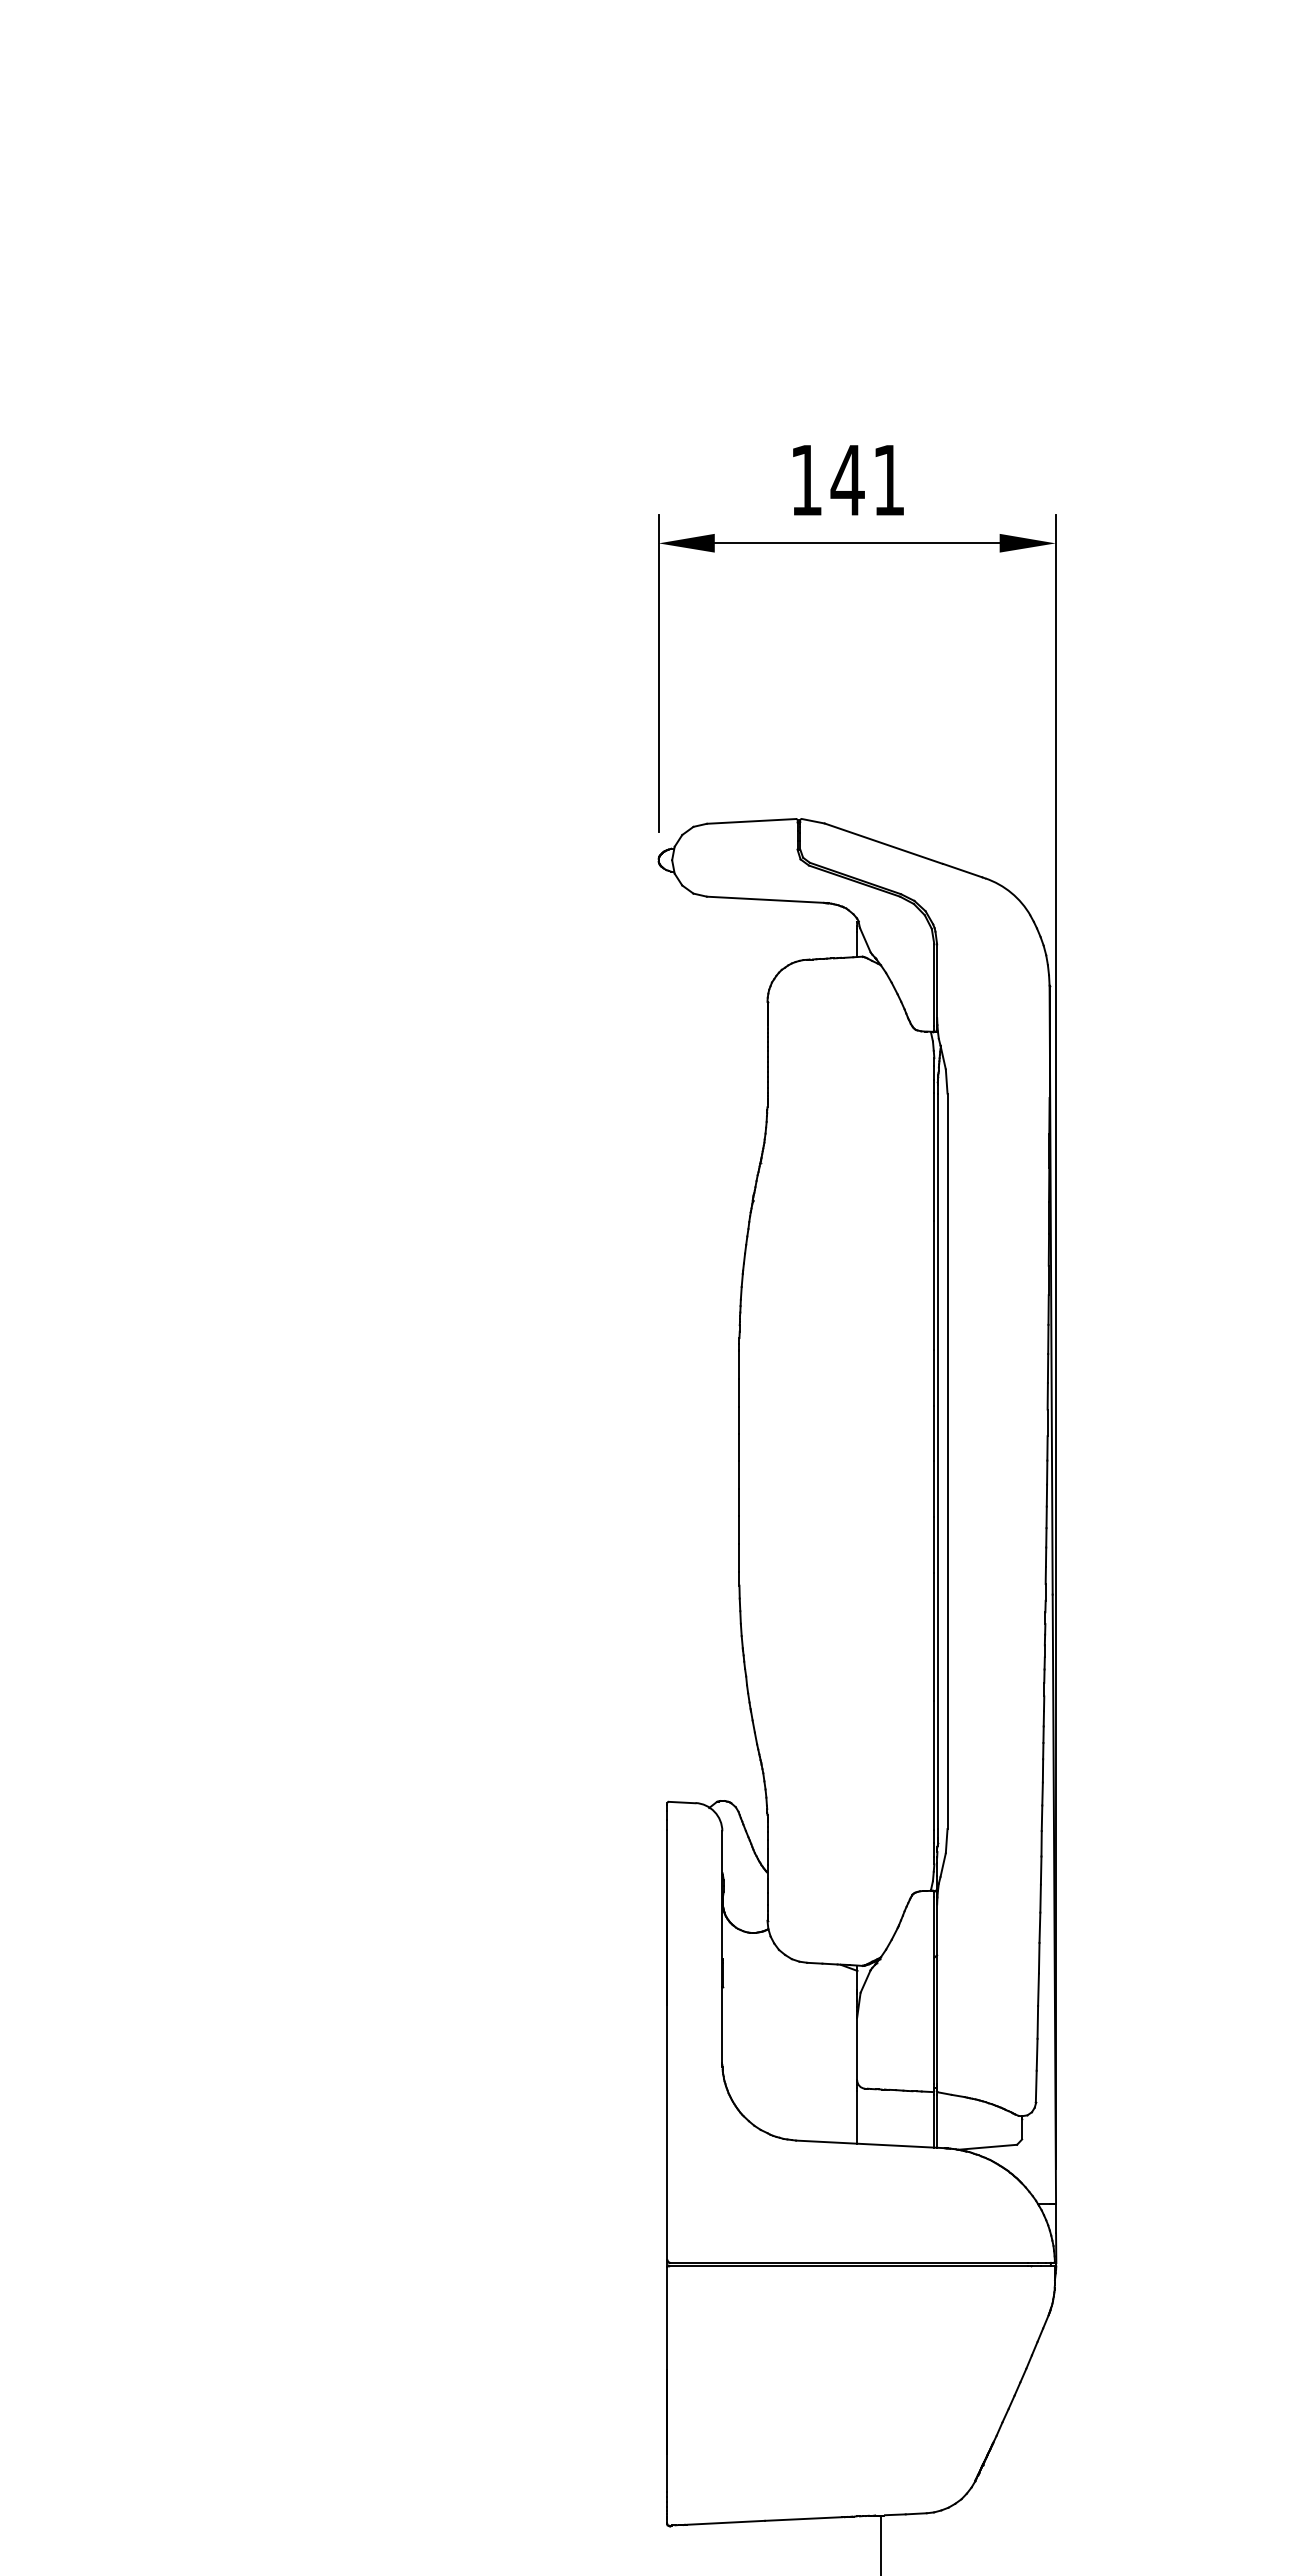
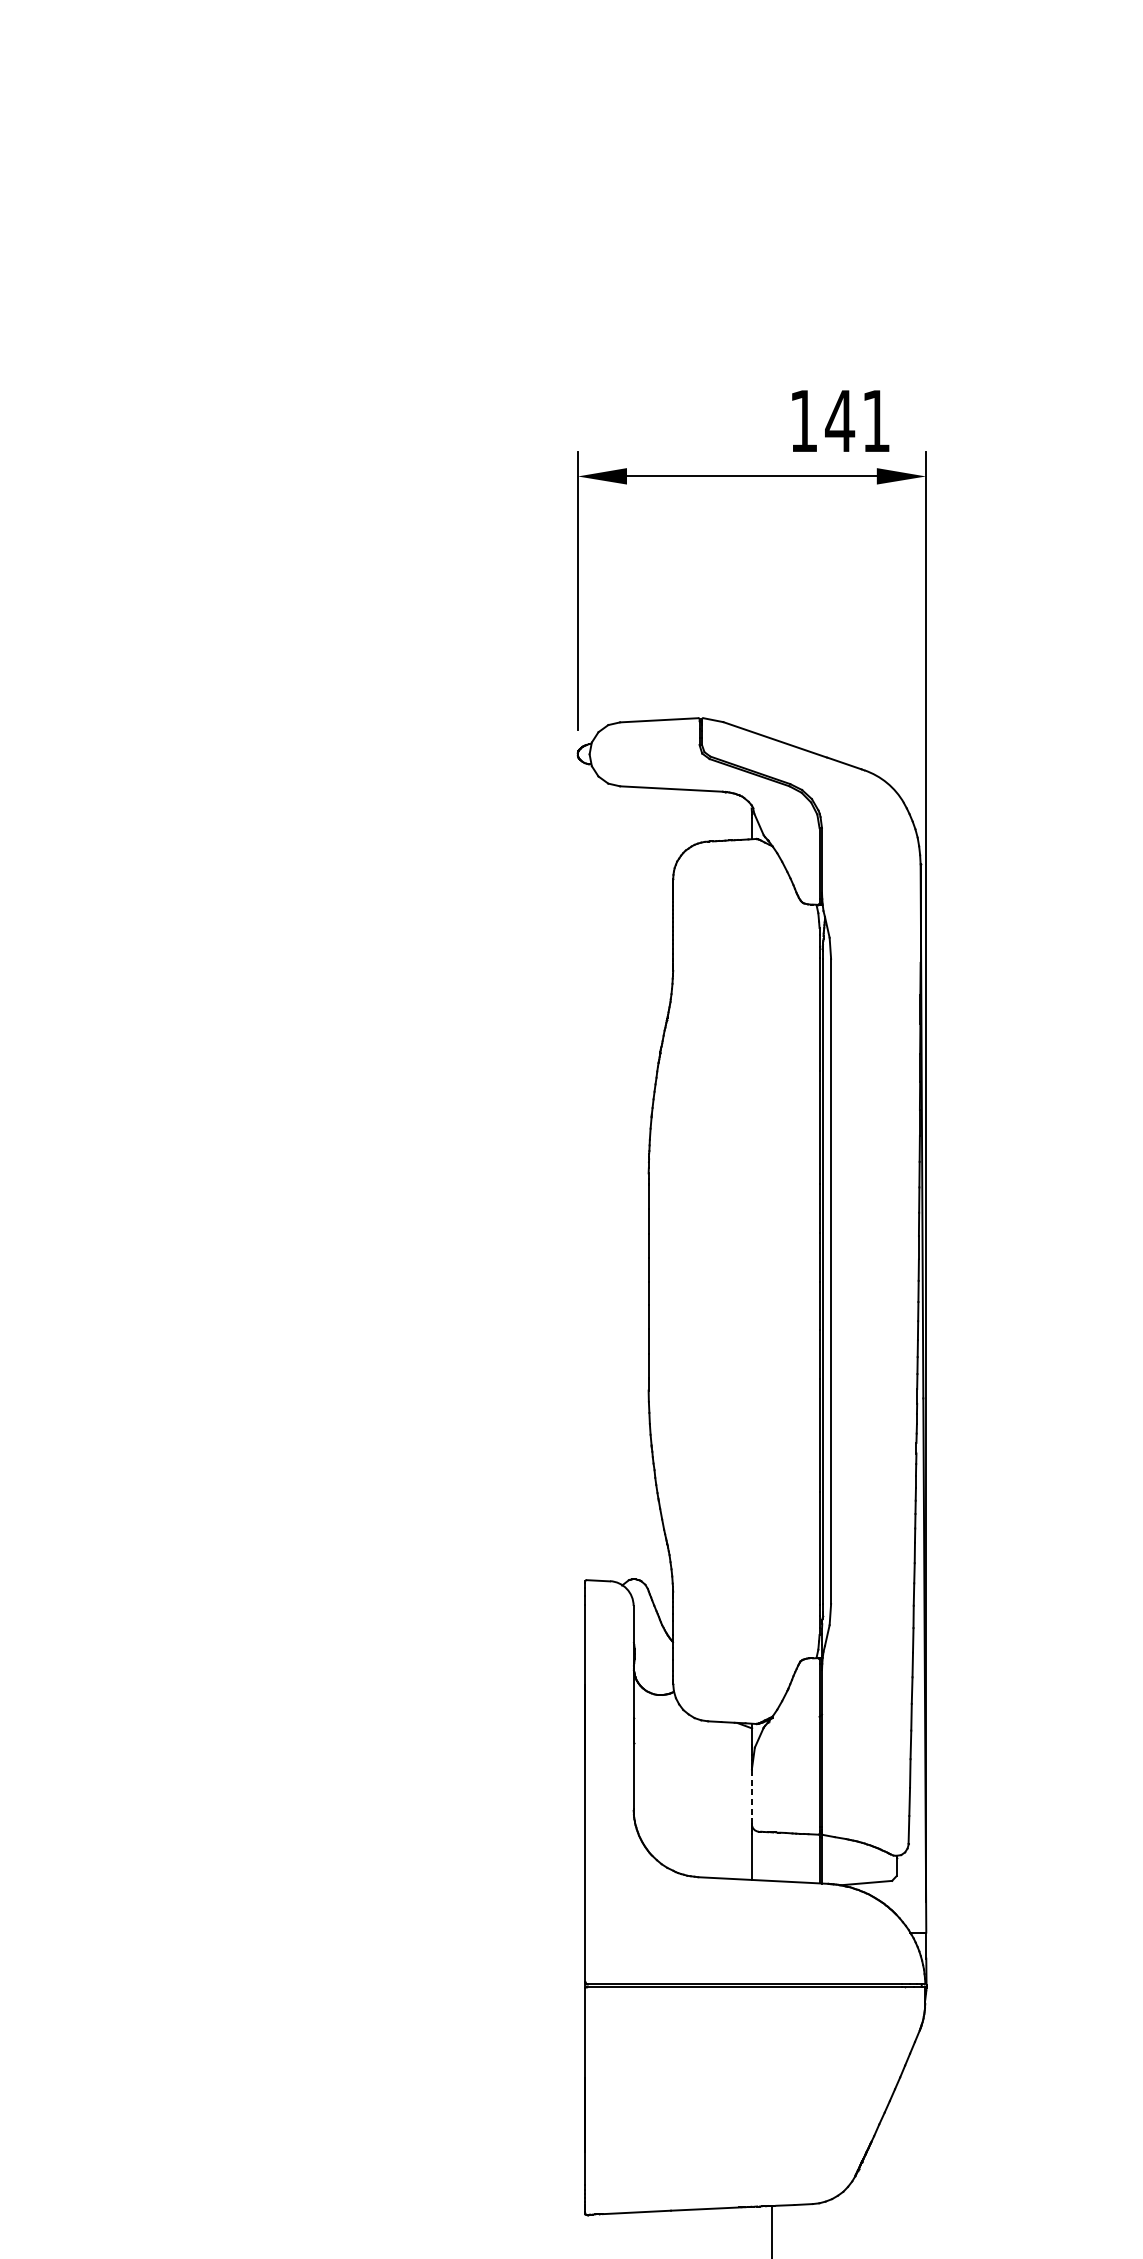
text: (848, 480) -> (840, 421), moved
line: (857, 2048) -> (752, 1796), solid -> dashed

